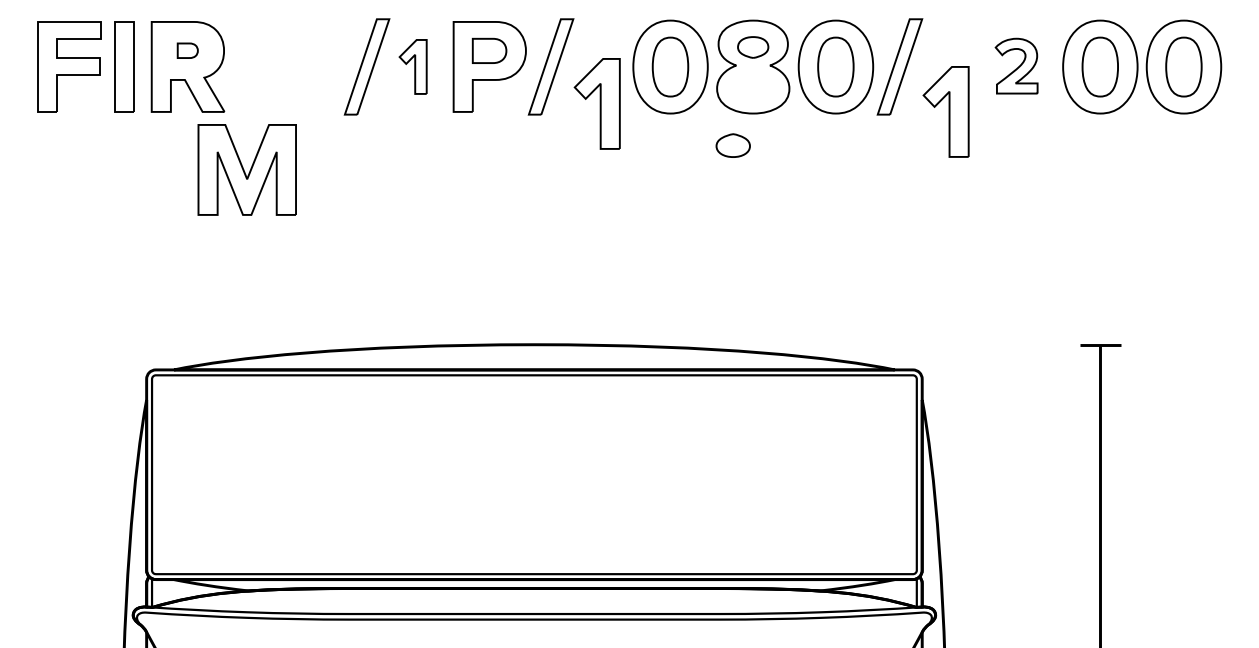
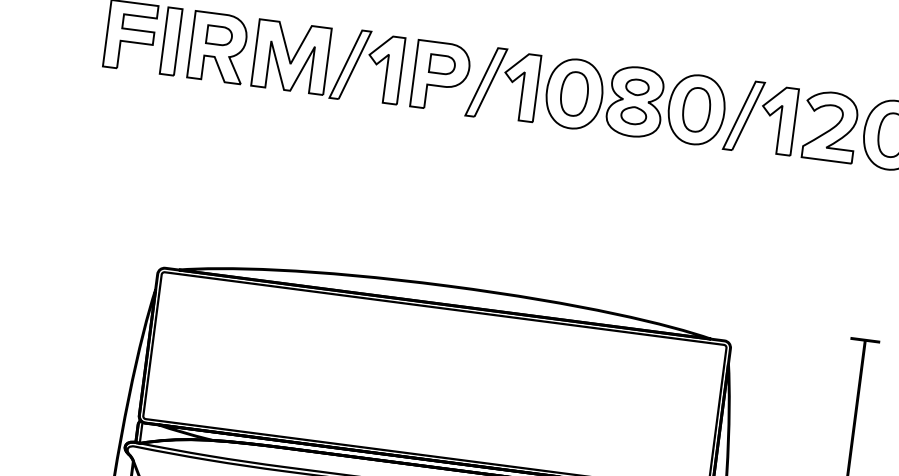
part: (187, 50) -> (219, 35), size x1.67
part: (1016, 65) -> (830, 126), size x1.67
part: (412, 66) -> (384, 68), size x1.67
part: (596, 103) -> (519, 86), moved
part: (945, 111) -> (777, 119), moved
part: (732, 145) -> (633, 115), moved
part: (246, 169) -> (290, 56), moved

